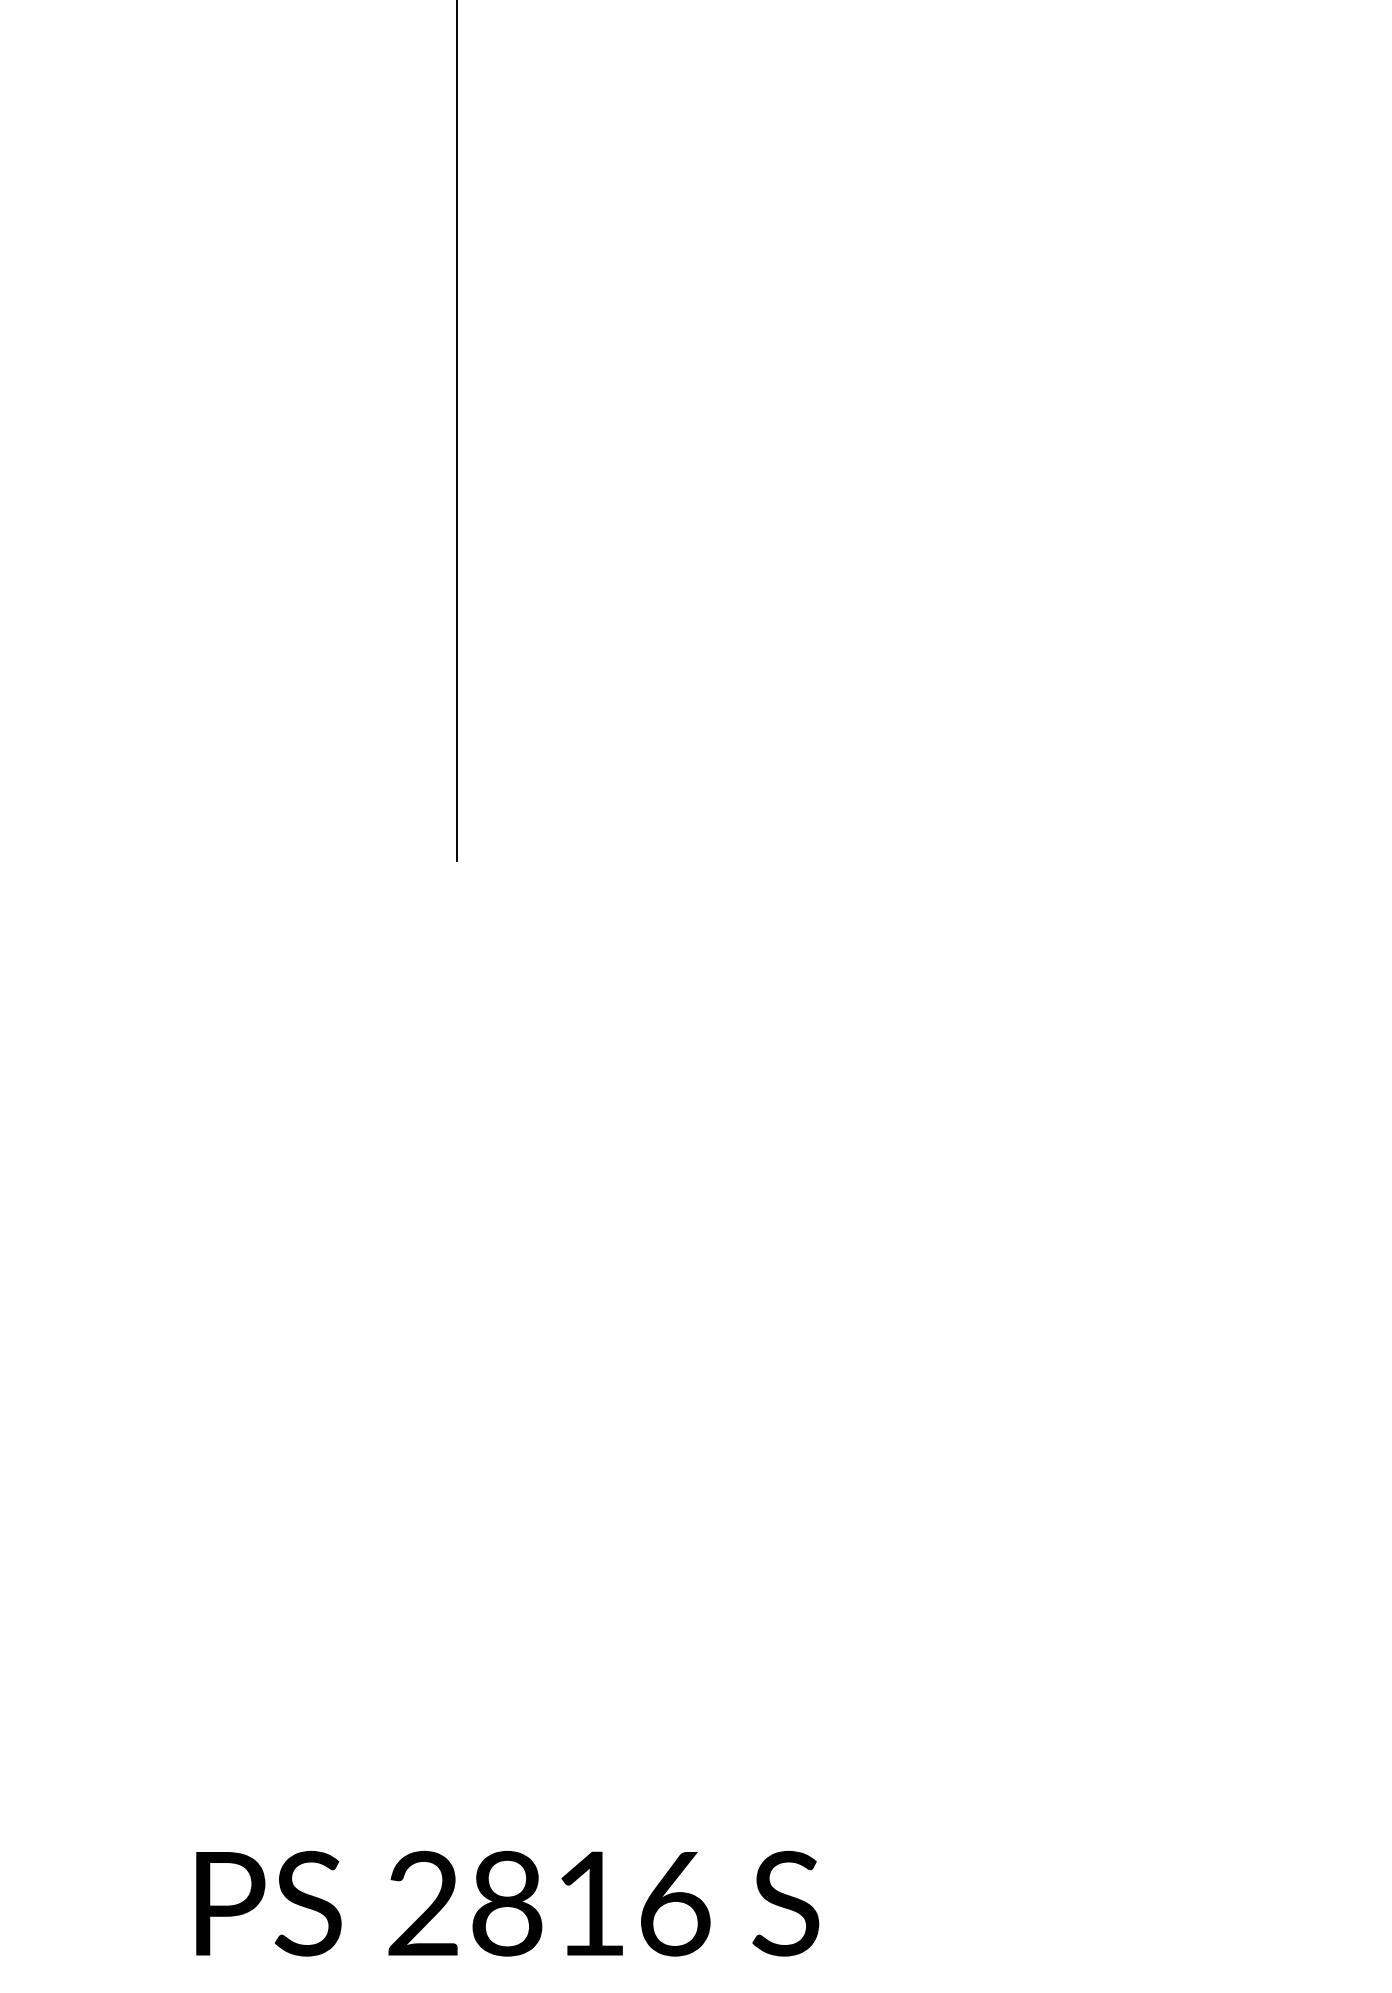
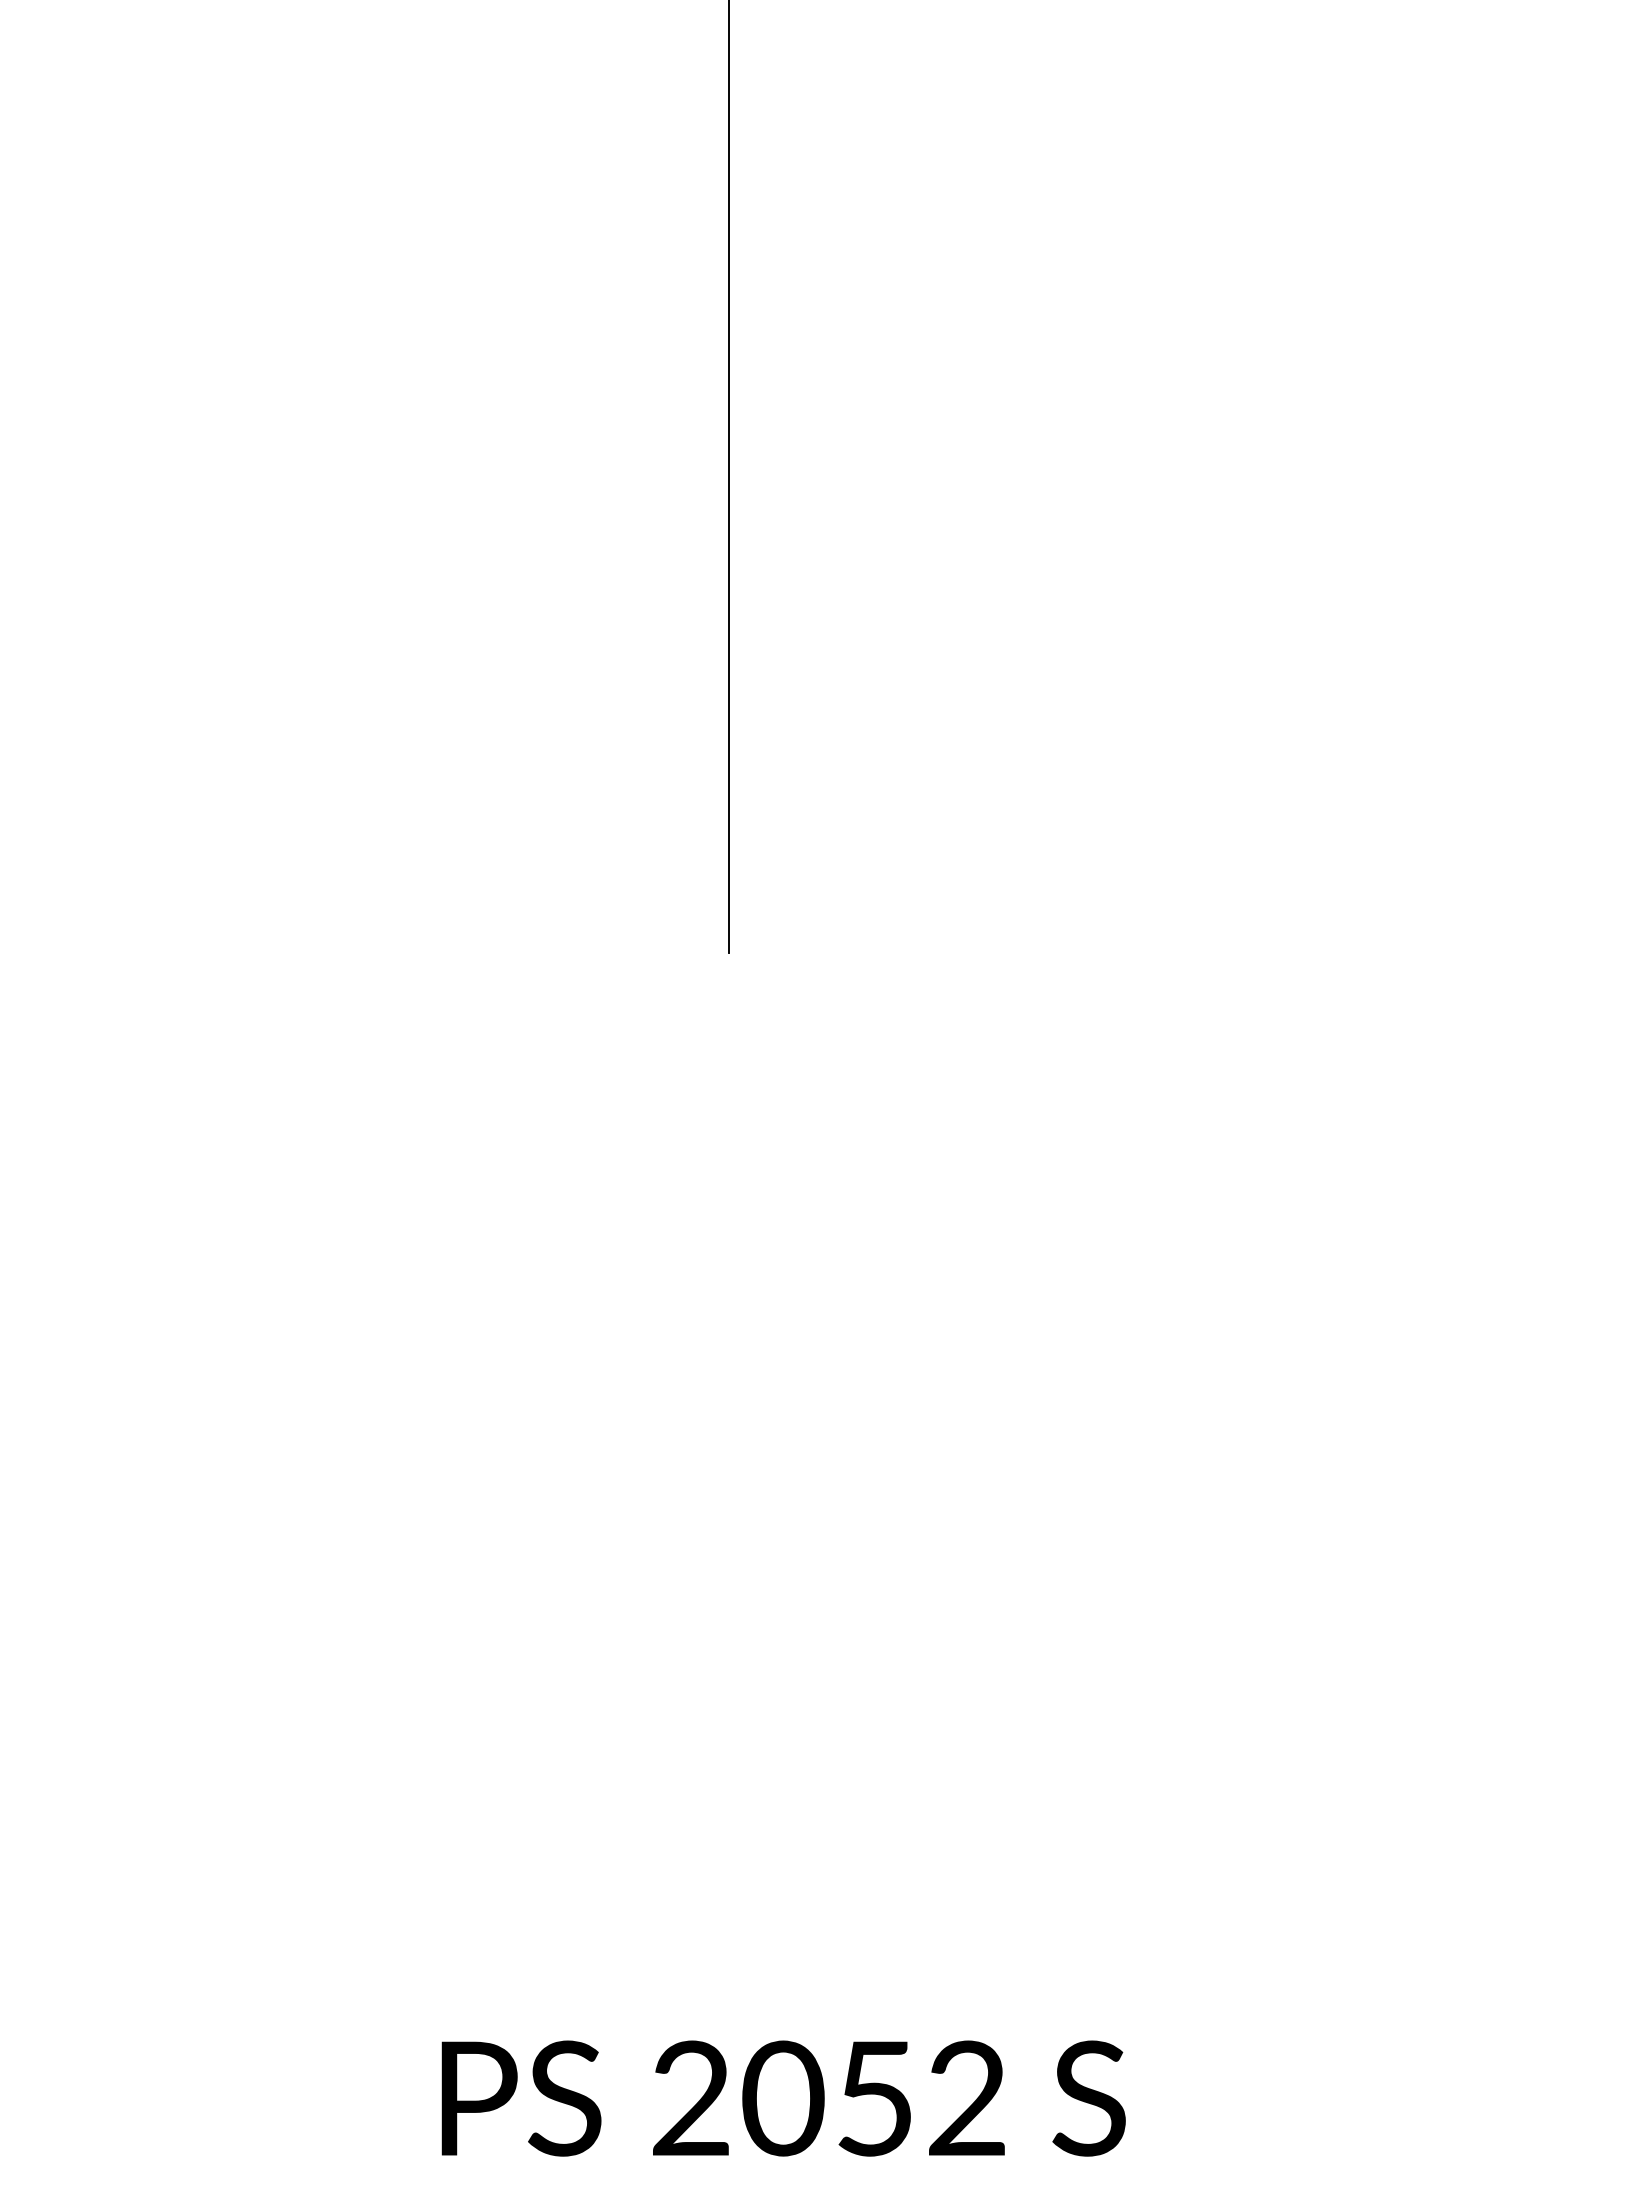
text: (590, 1903) -> (874, 2098), 2816 -> 2052

